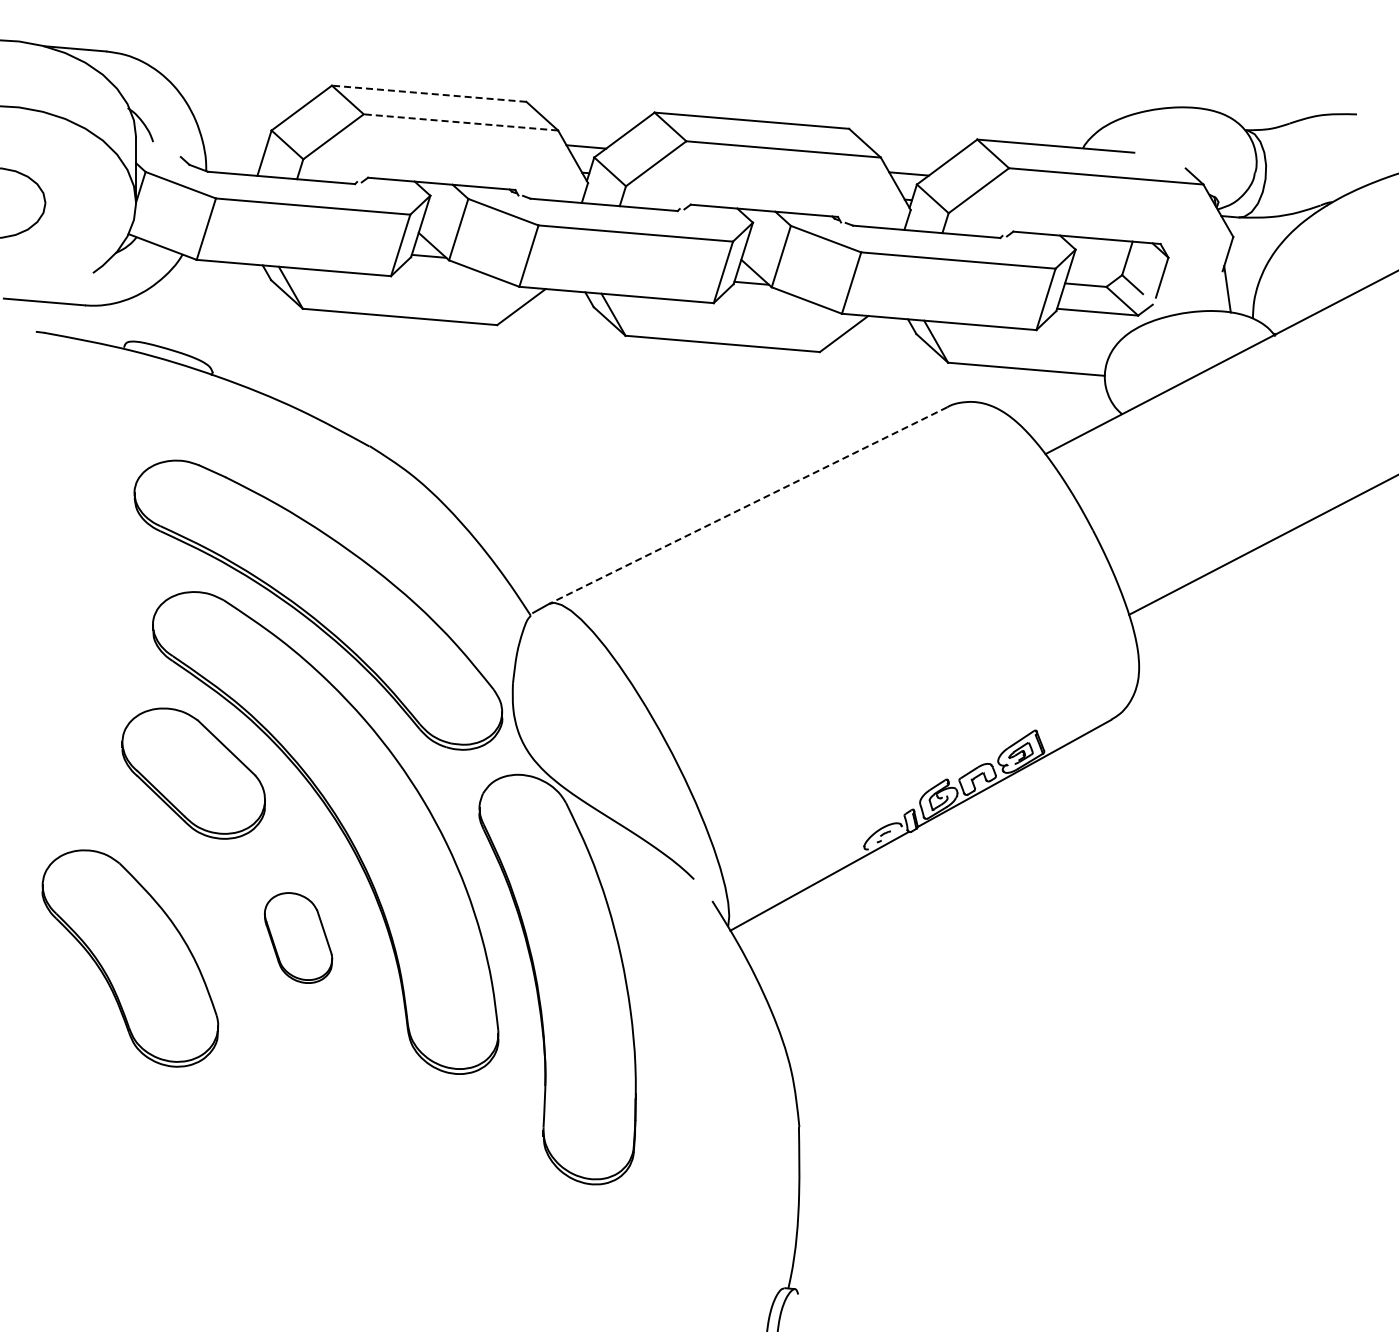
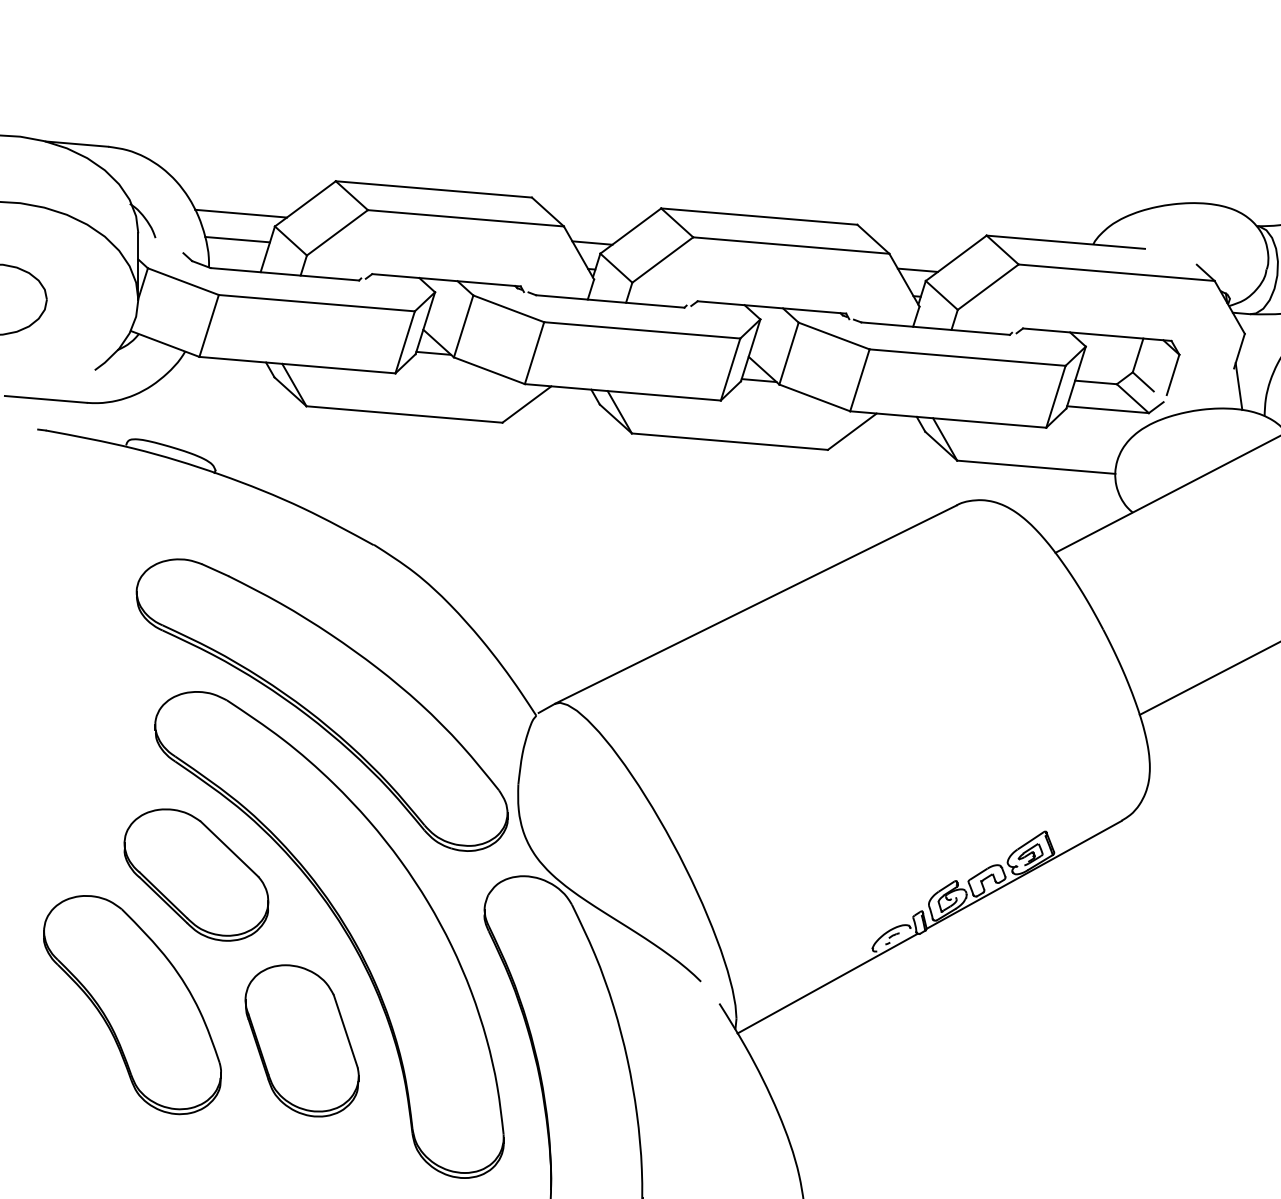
line: (429, 93) -> (434, 189), dashed -> solid
line: (237, 117) -> (240, 213), added
line: (460, 122) -> (465, 218), dashed -> solid
line: (234, 143) -> (237, 239), added
line: (748, 505) -> (755, 604), dashed -> solid
part: (298, 937) -> (302, 1040), size x1.67
part: (130, 958) -> (132, 1005), moved

